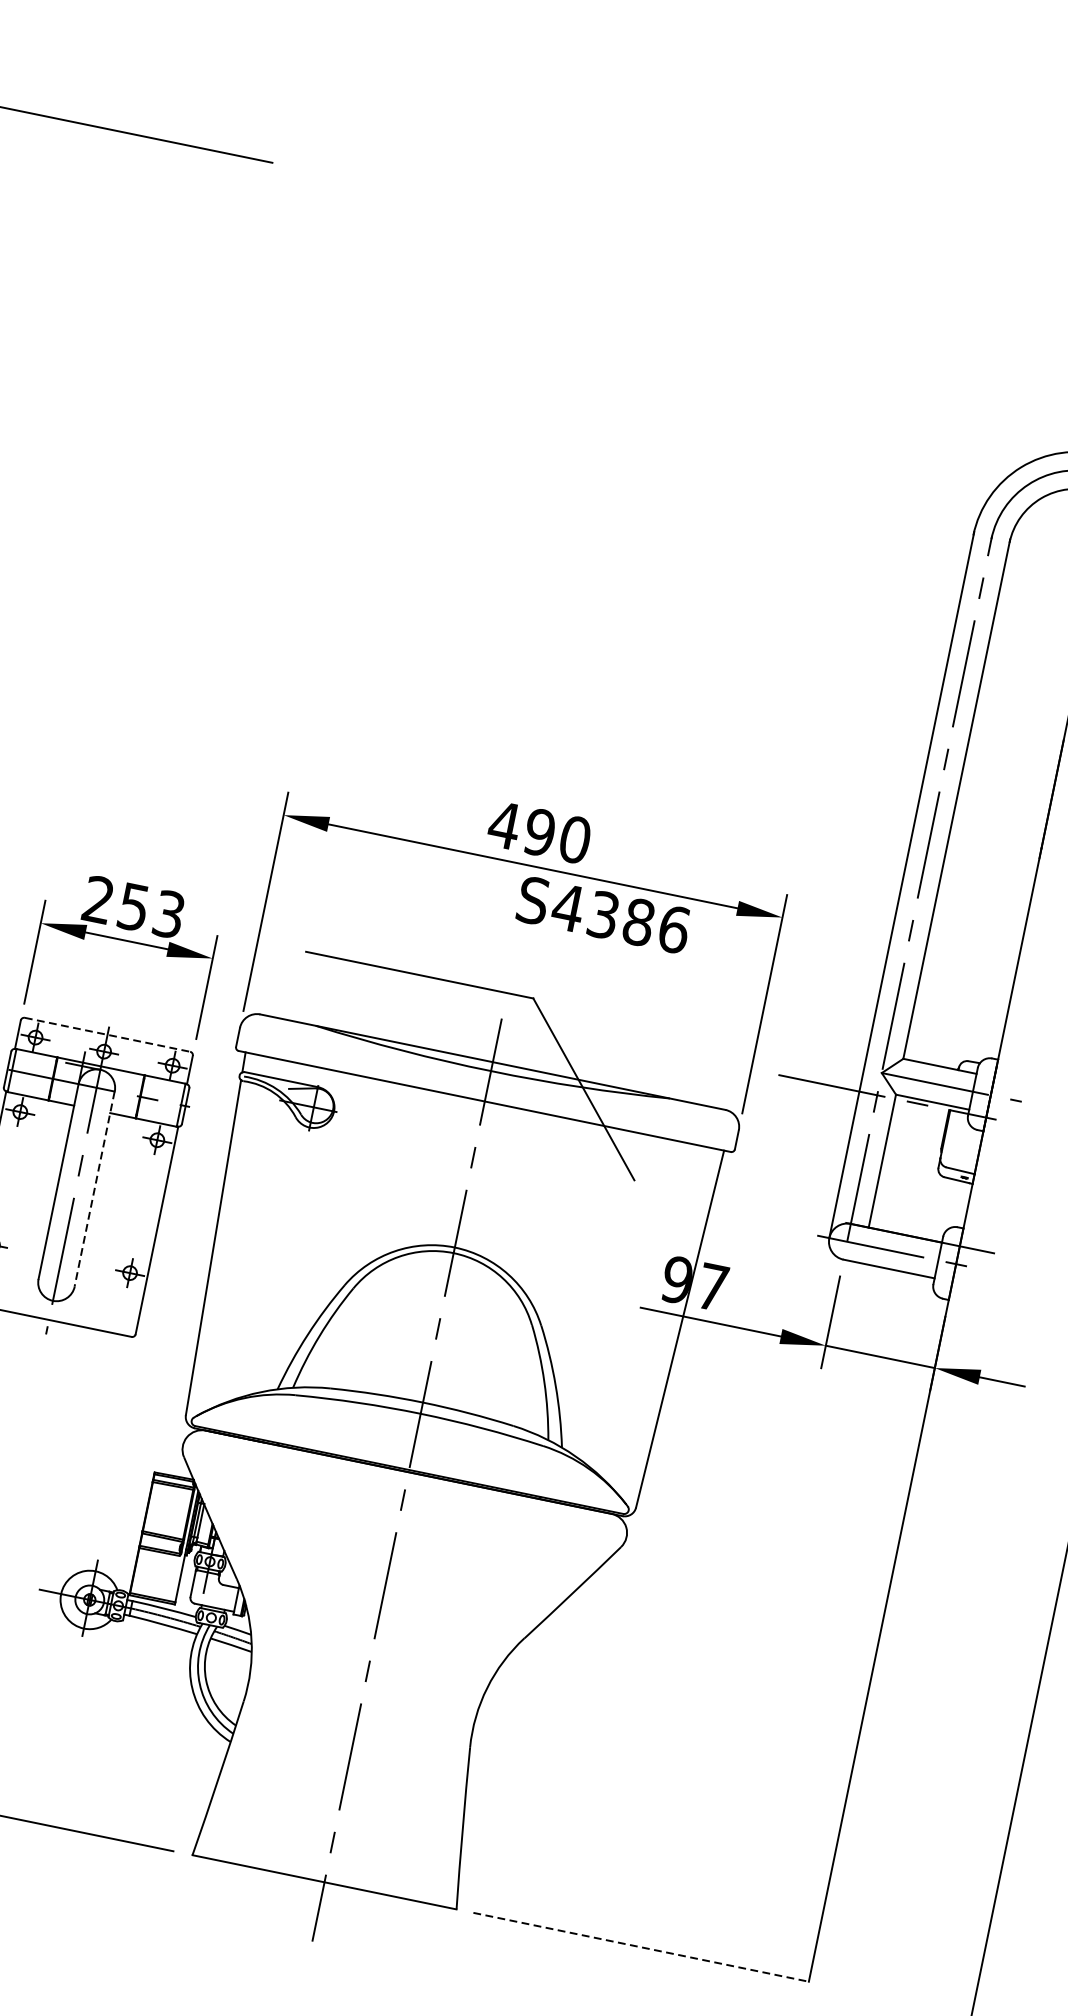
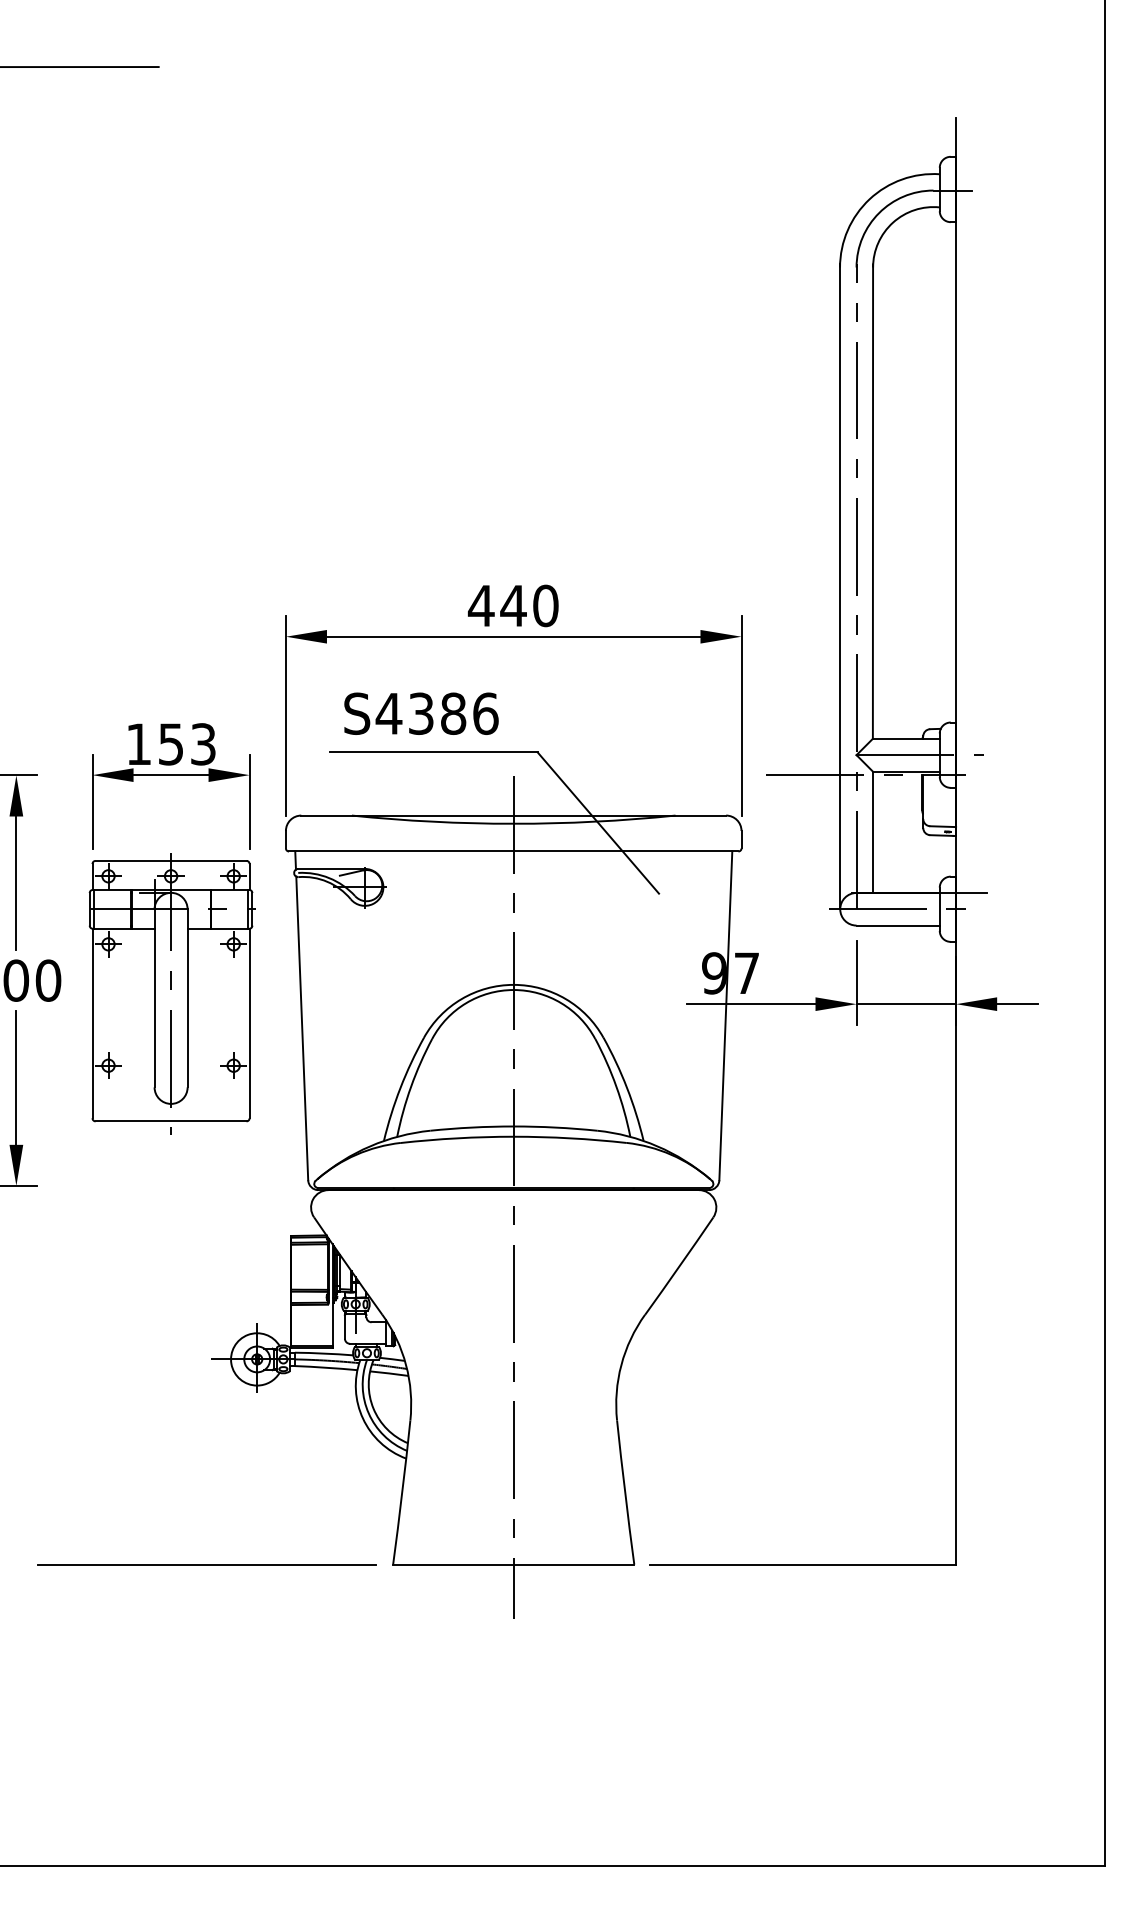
text: (539, 832) -> (513, 605), 490 -> 440
text: (98, 898) -> (138, 743), 253 -> 153
text: (603, 914) -> (421, 713), moved
line: (108, 1034) -> (171, 860), dashed -> solid
line: (94, 1189) -> (187, 998), dashed -> solid
line: (641, 1947) -> (803, 1564), dashed -> solid

